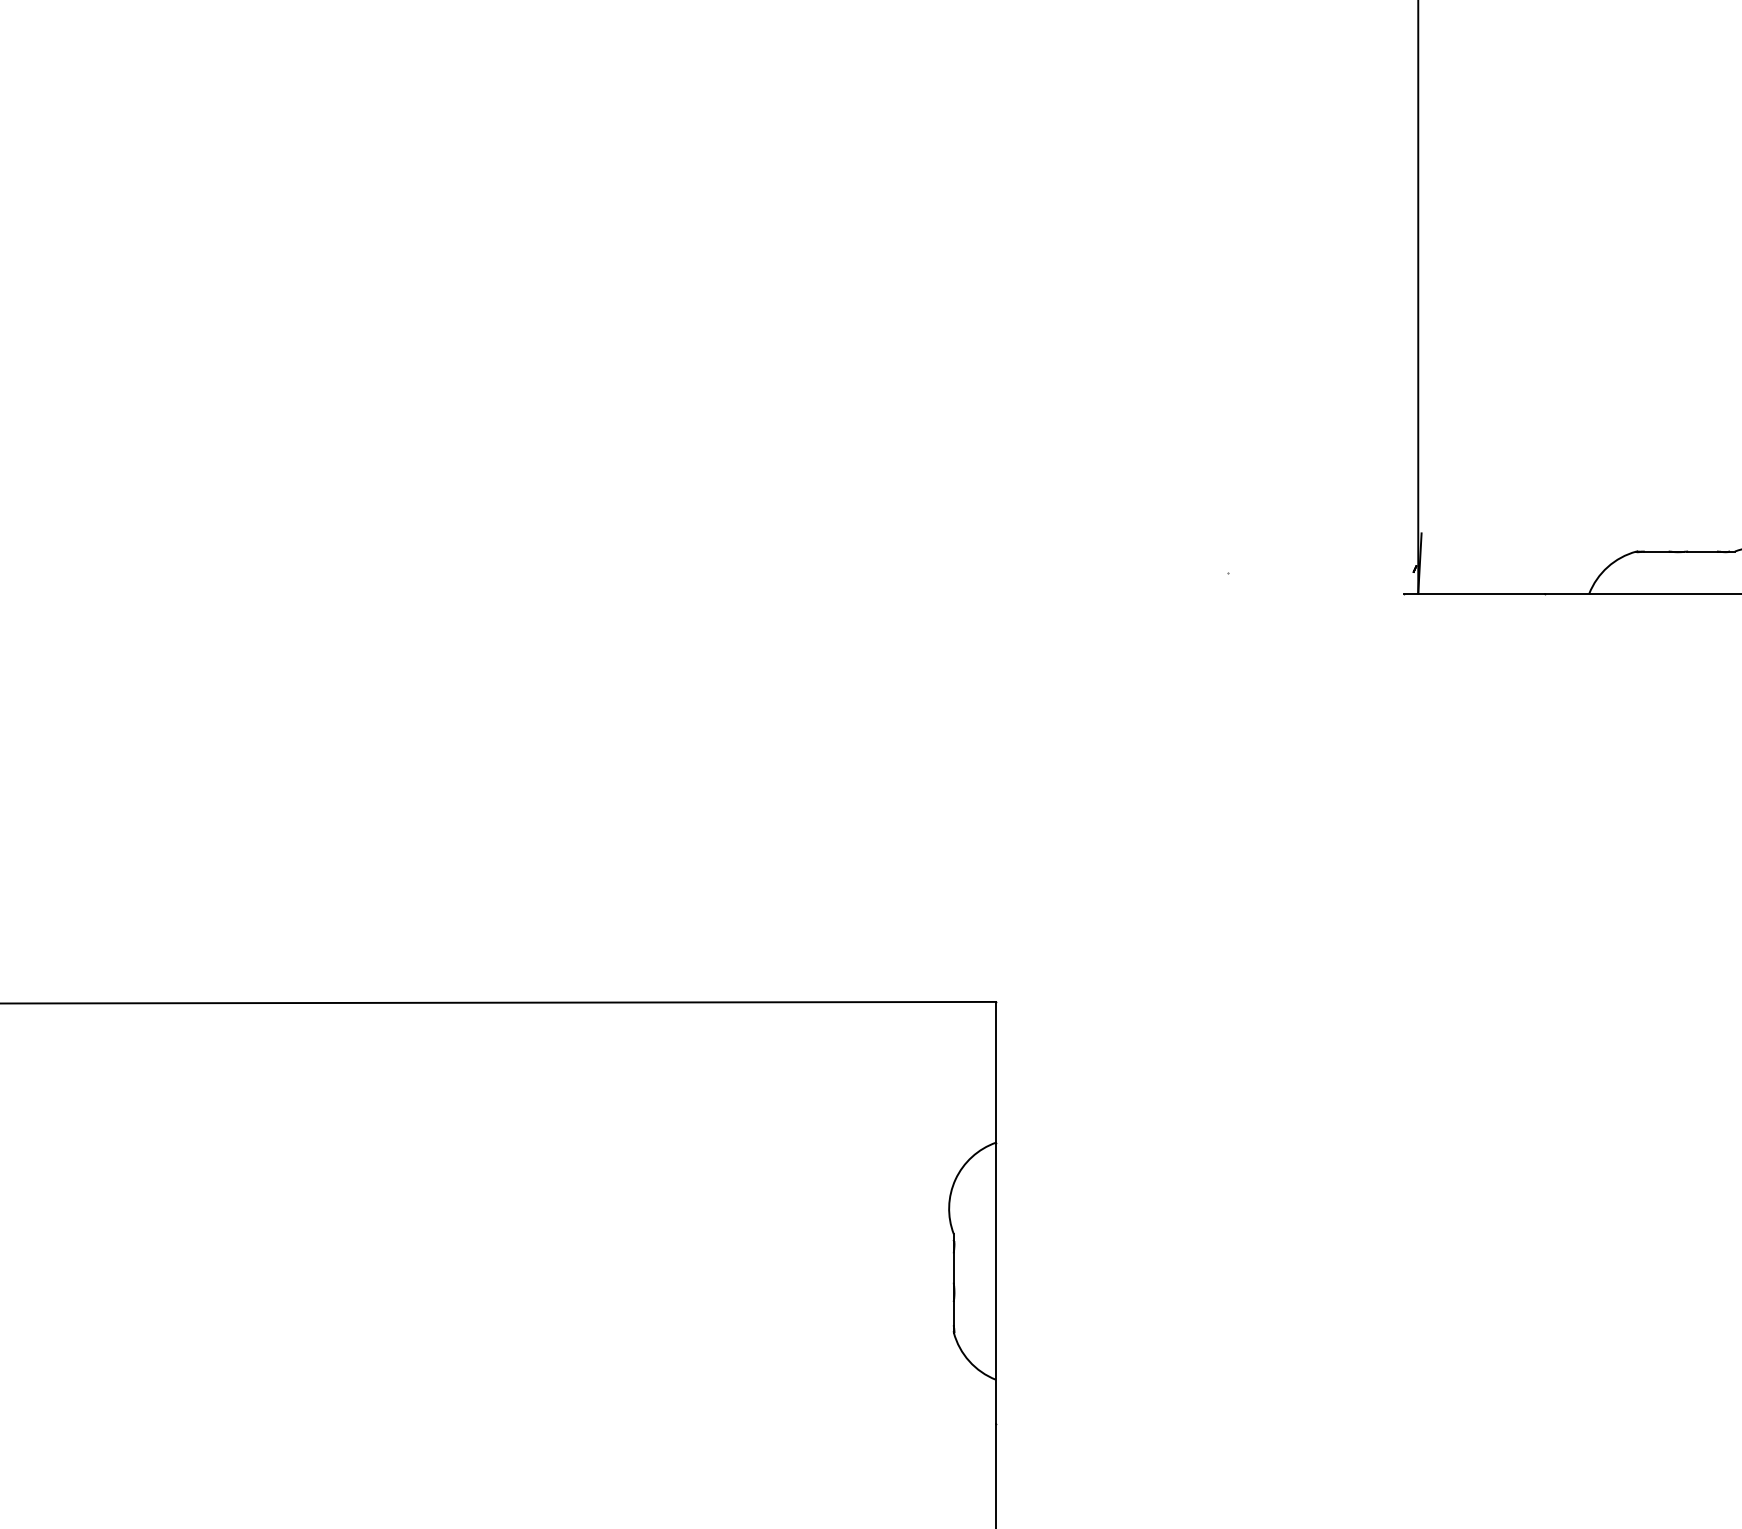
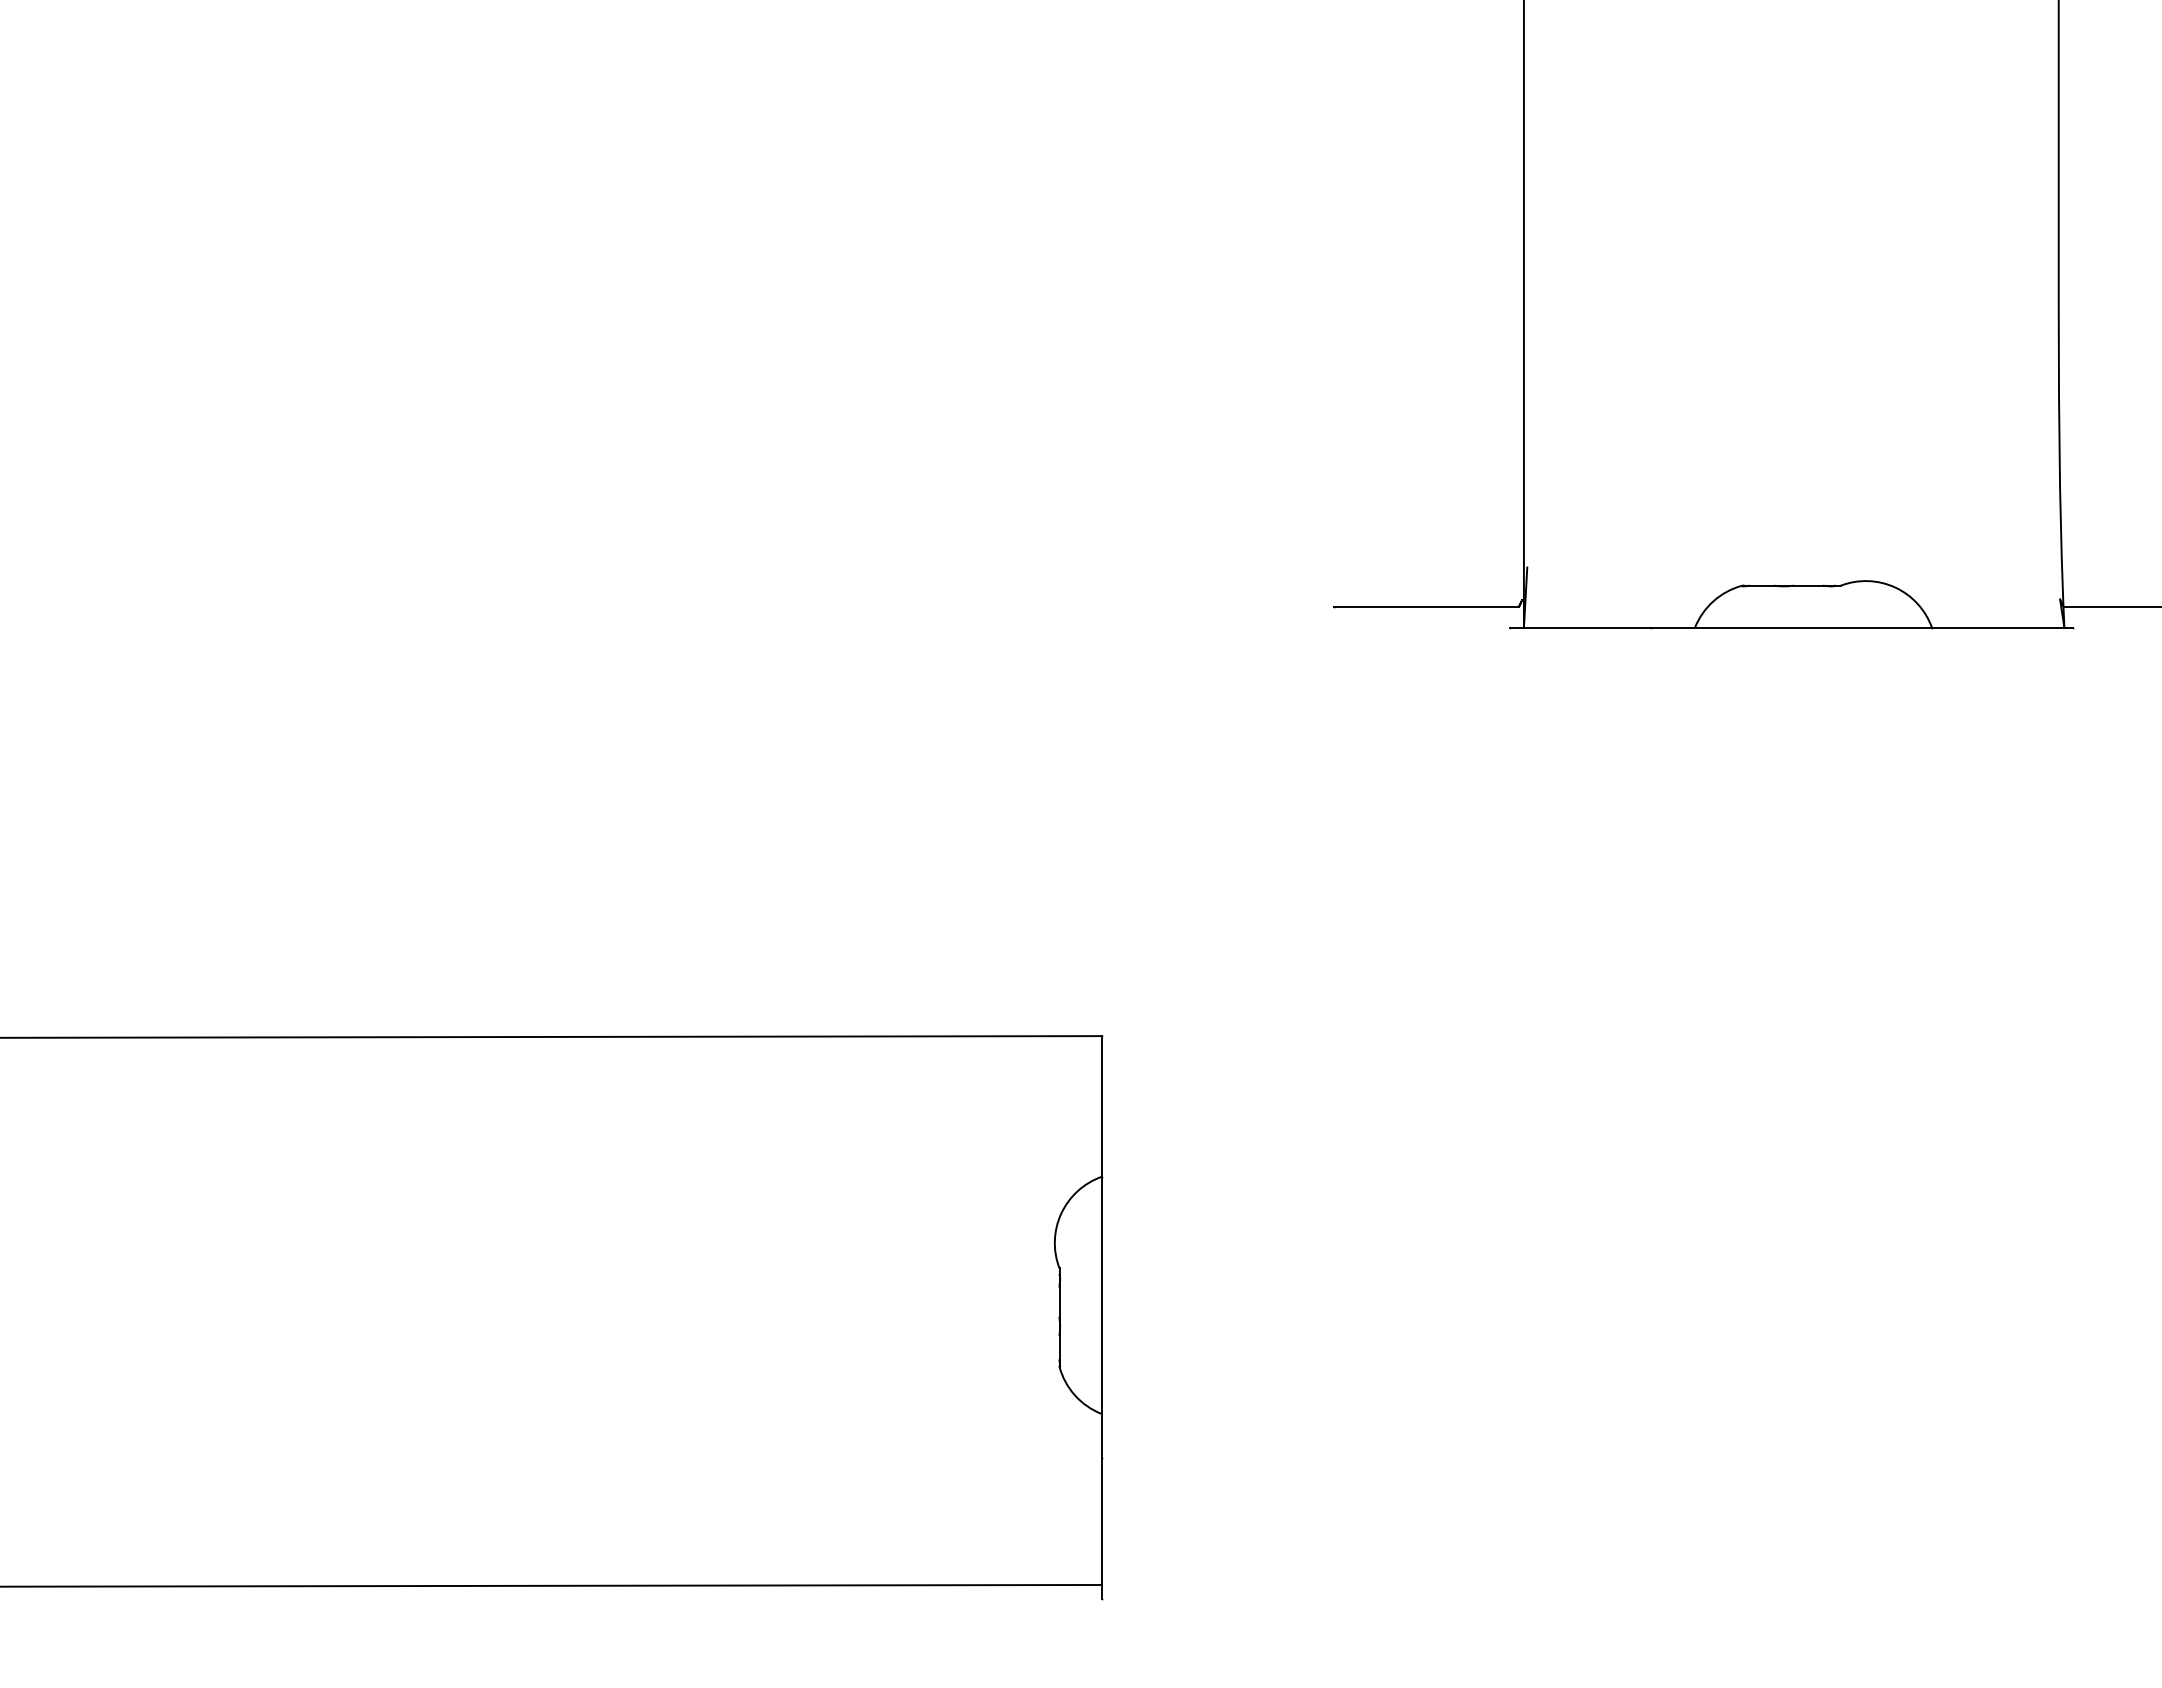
line: (1320, 572) -> (1426, 606), added

